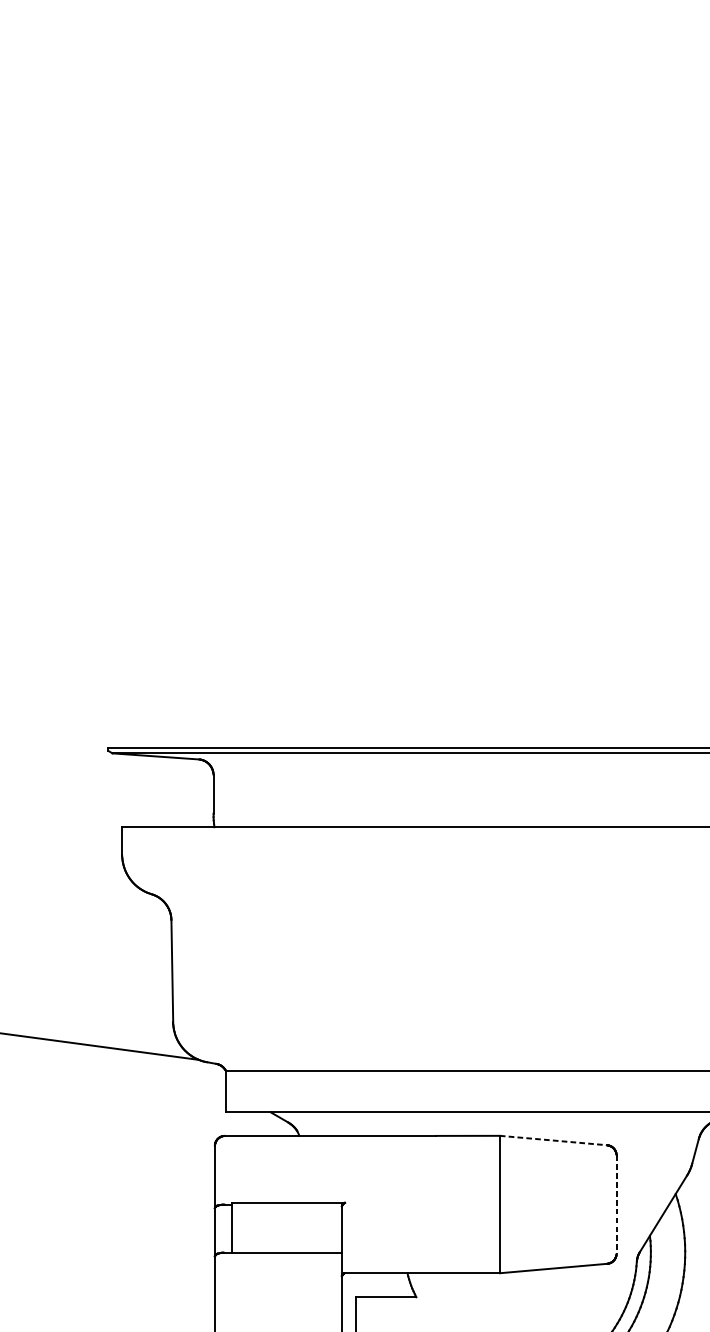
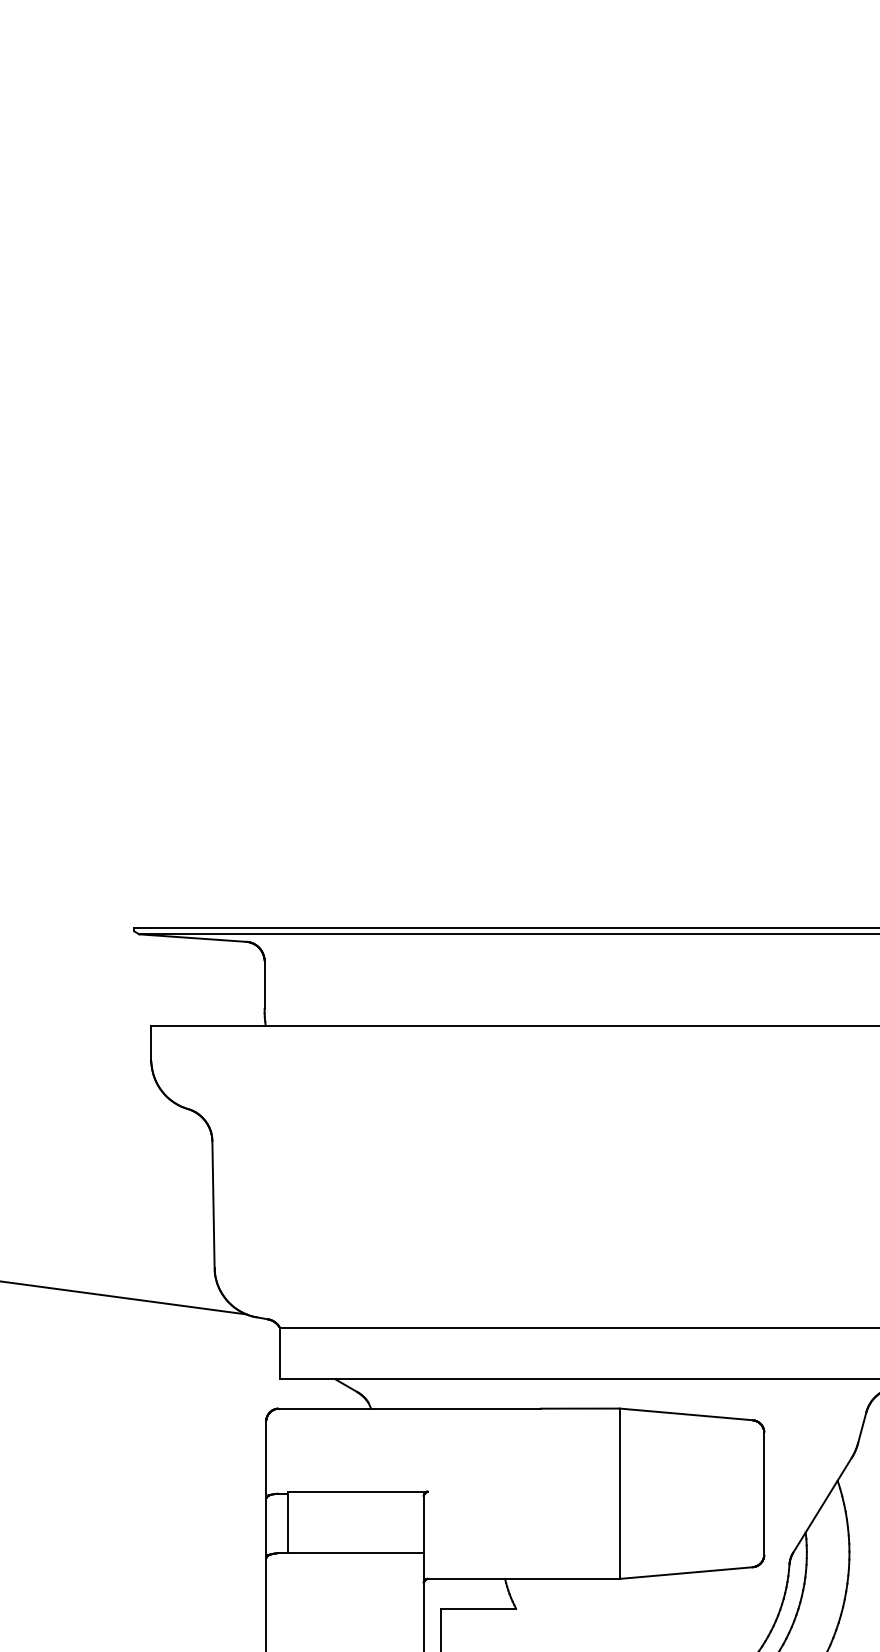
line: (553, 1140) -> (686, 1414), dashed -> solid
line: (616, 1204) -> (764, 1493), dashed -> solid

